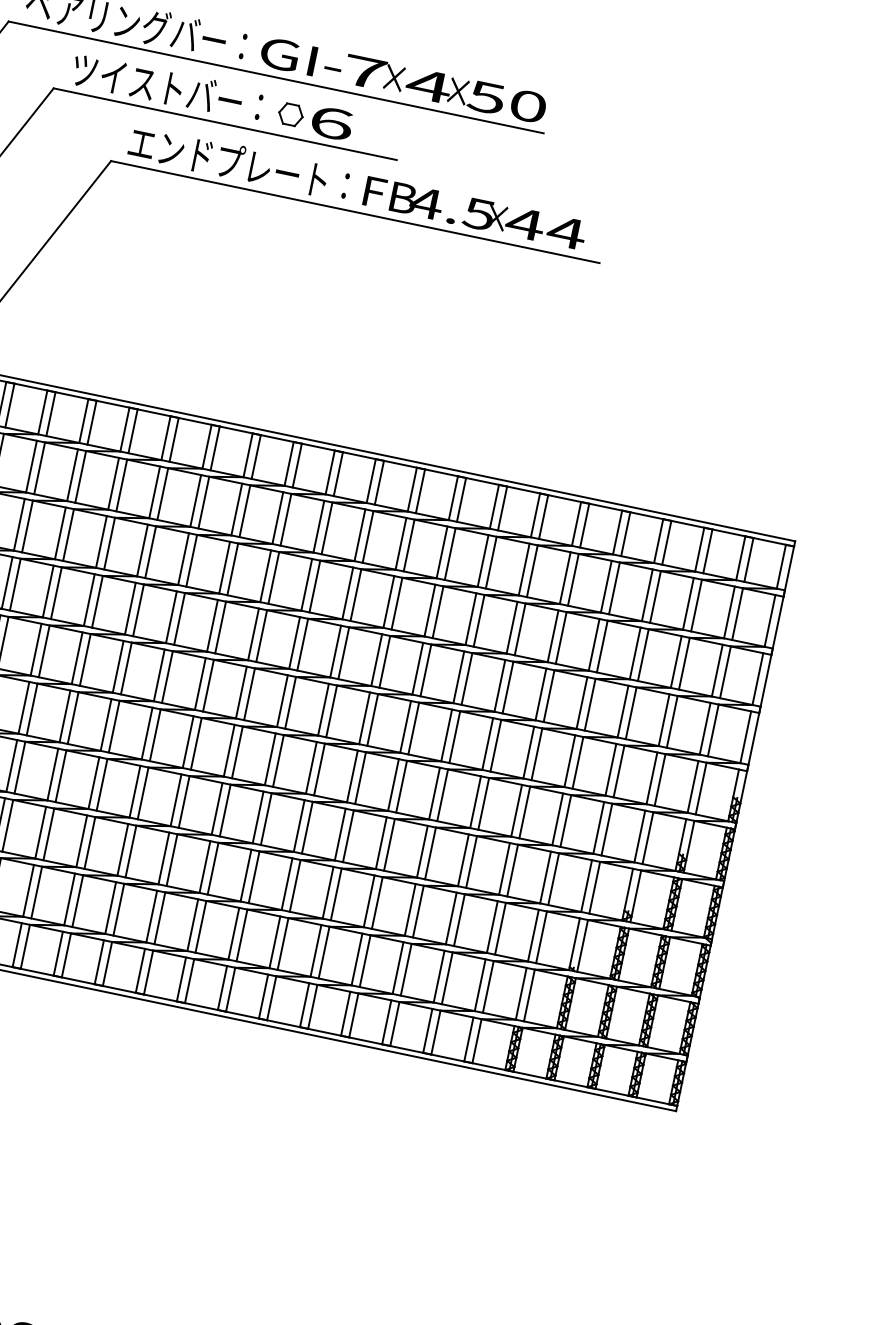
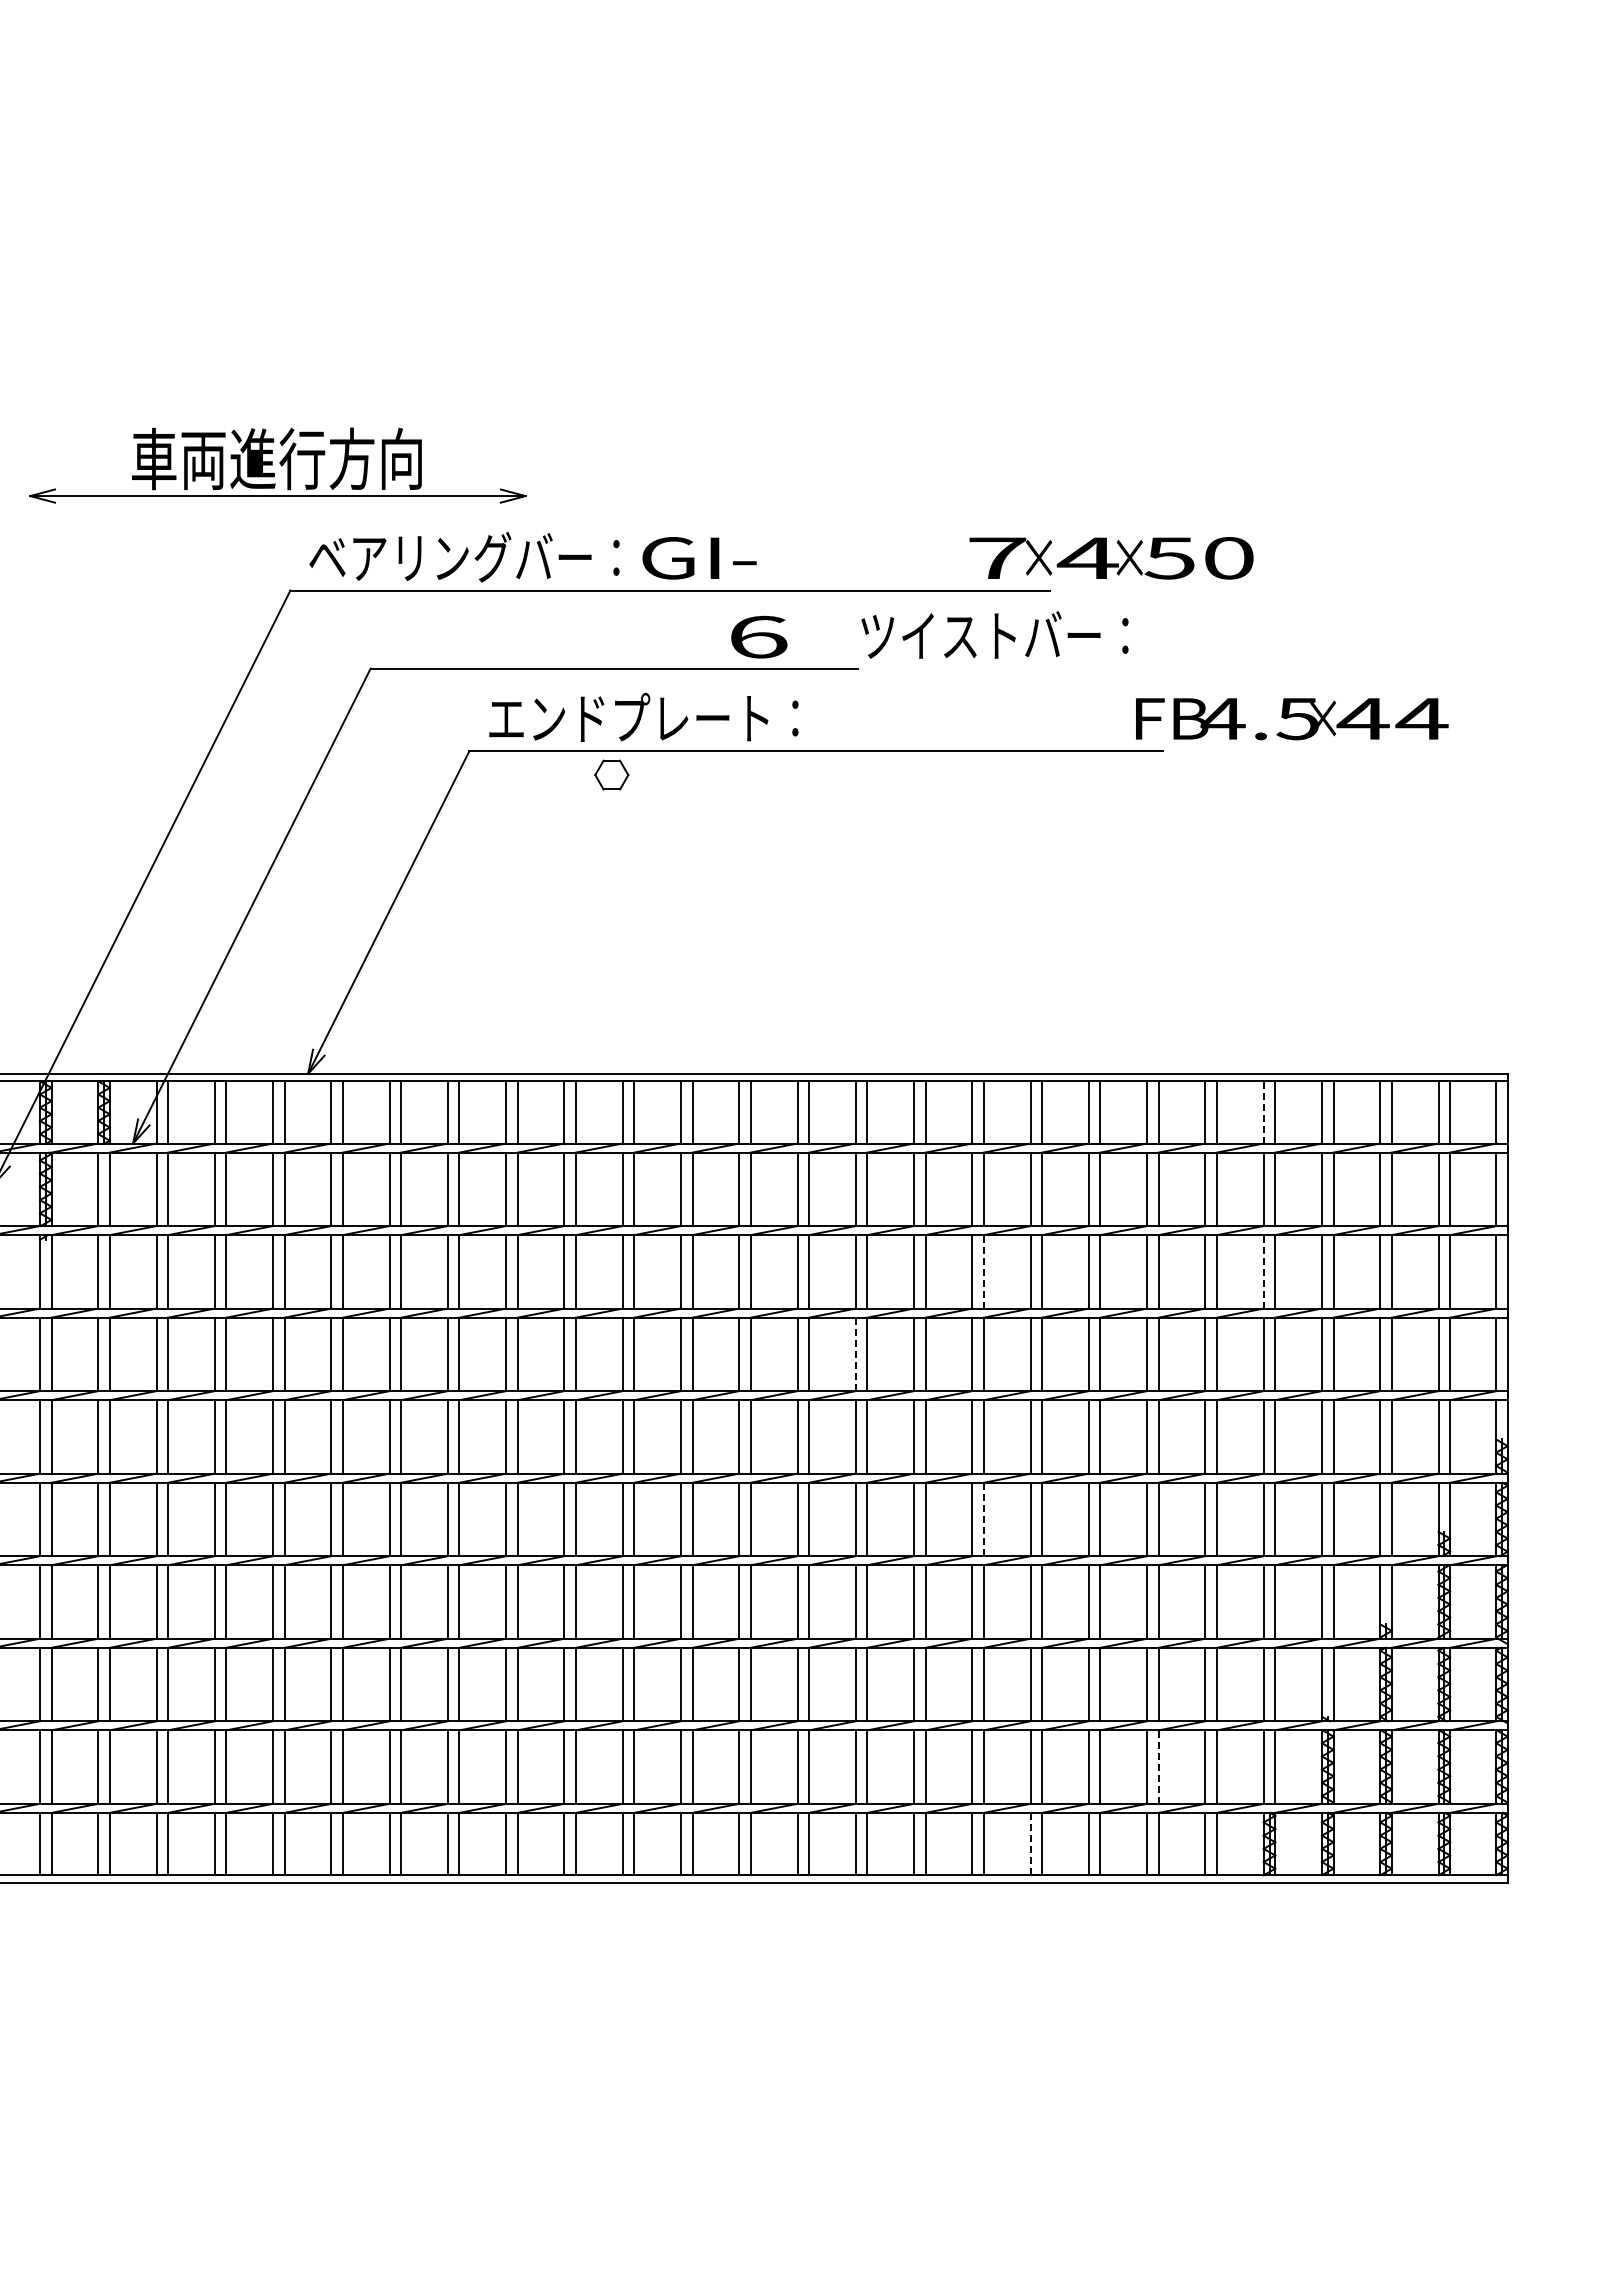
text: (167, 86) -> (994, 634), moved
text: (445, 89) -> (1111, 558), moved
part: (290, 114) -> (611, 774), moved
text: (475, 213) -> (1292, 719), moved
line: (617, 531) -> (1263, 1111), solid -> dashed
line: (396, 603) -> (983, 1271), solid -> dashed
line: (294, 643) -> (855, 1354), solid -> dashed
line: (594, 644) -> (1263, 1271), solid -> dashed
line: (360, 778) -> (983, 1519), solid -> dashed
line: (447, 978) -> (1158, 1767), solid -> dashed
line: (345, 1013) -> (1030, 1843), solid -> dashed

